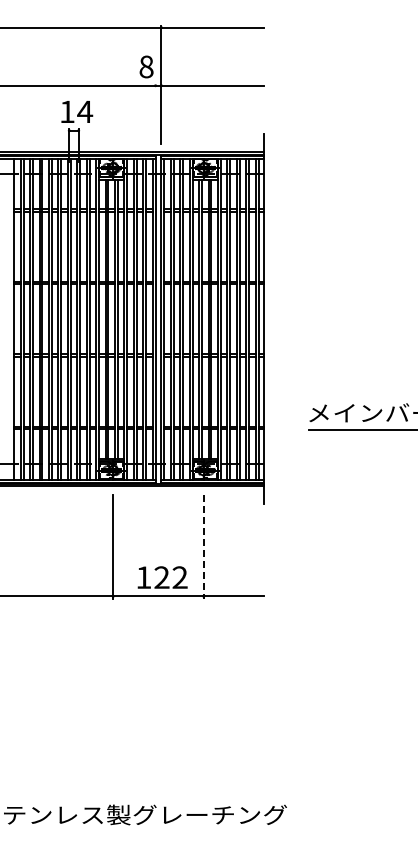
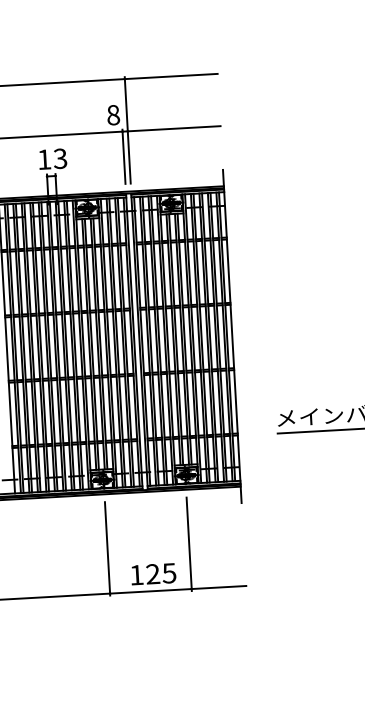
text: (85, 111) -> (60, 158), 14 -> 13
line: (155, 113) -> (123, 156), added
line: (203, 546) -> (188, 544), dashed -> solid
text: (179, 577) -> (168, 573), 122 -> 125

